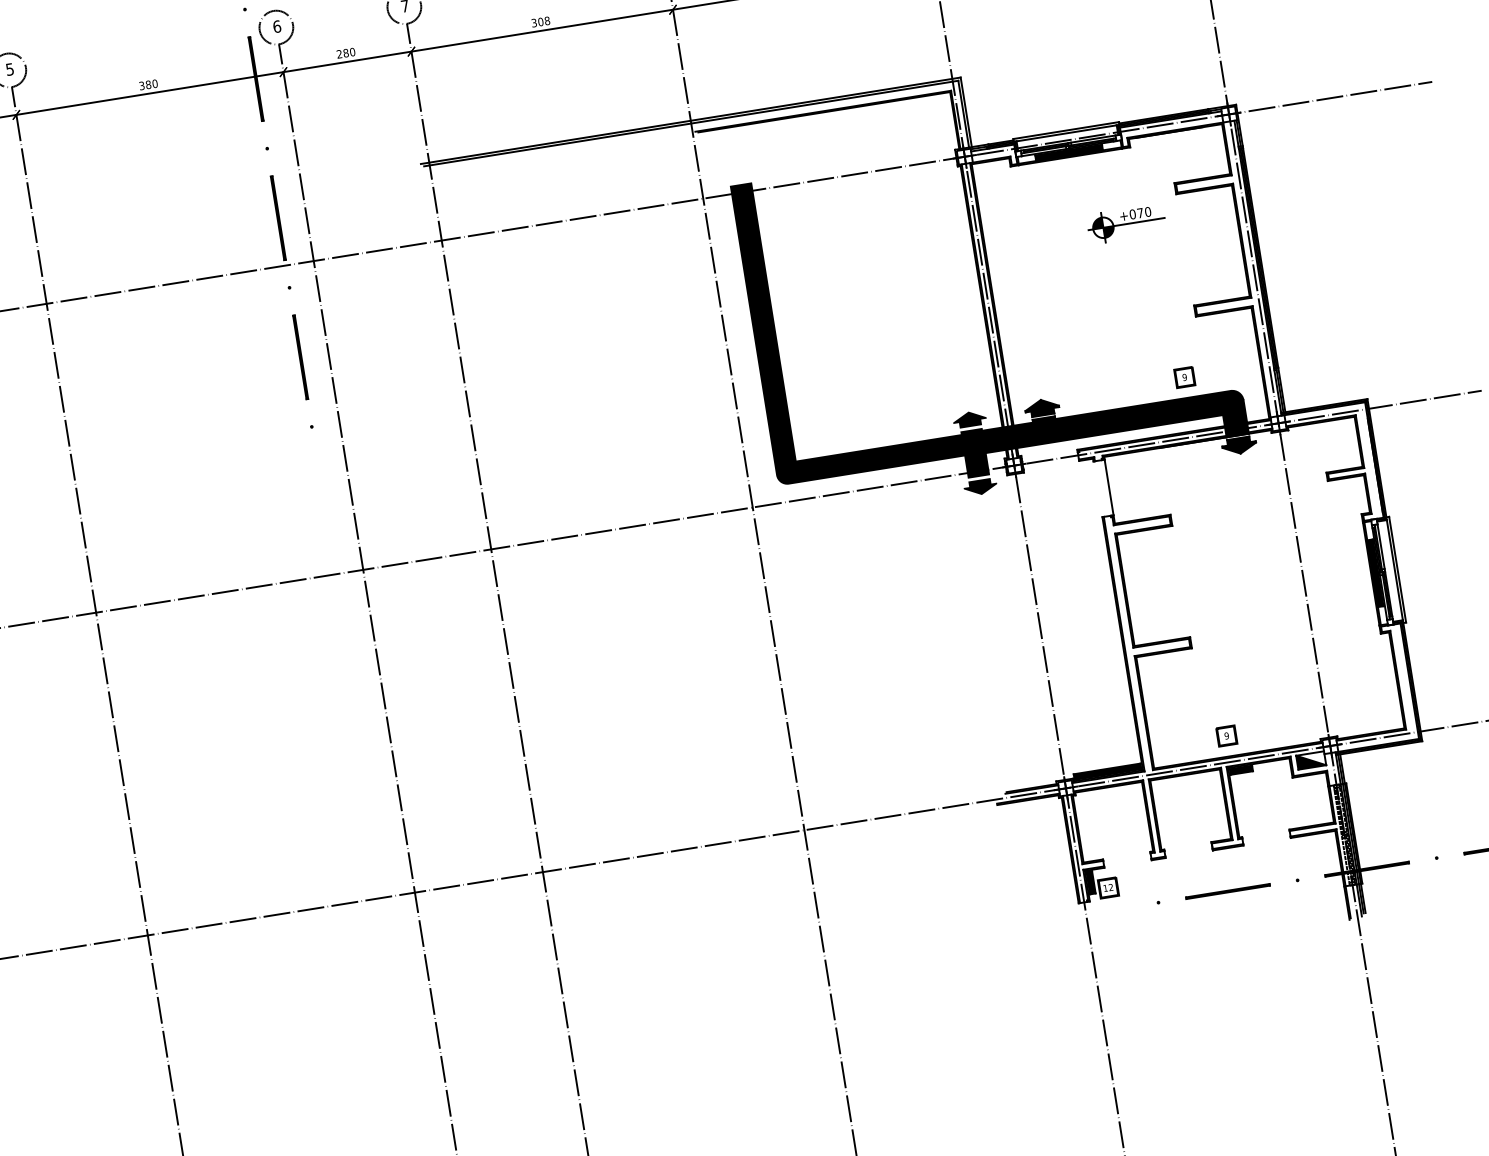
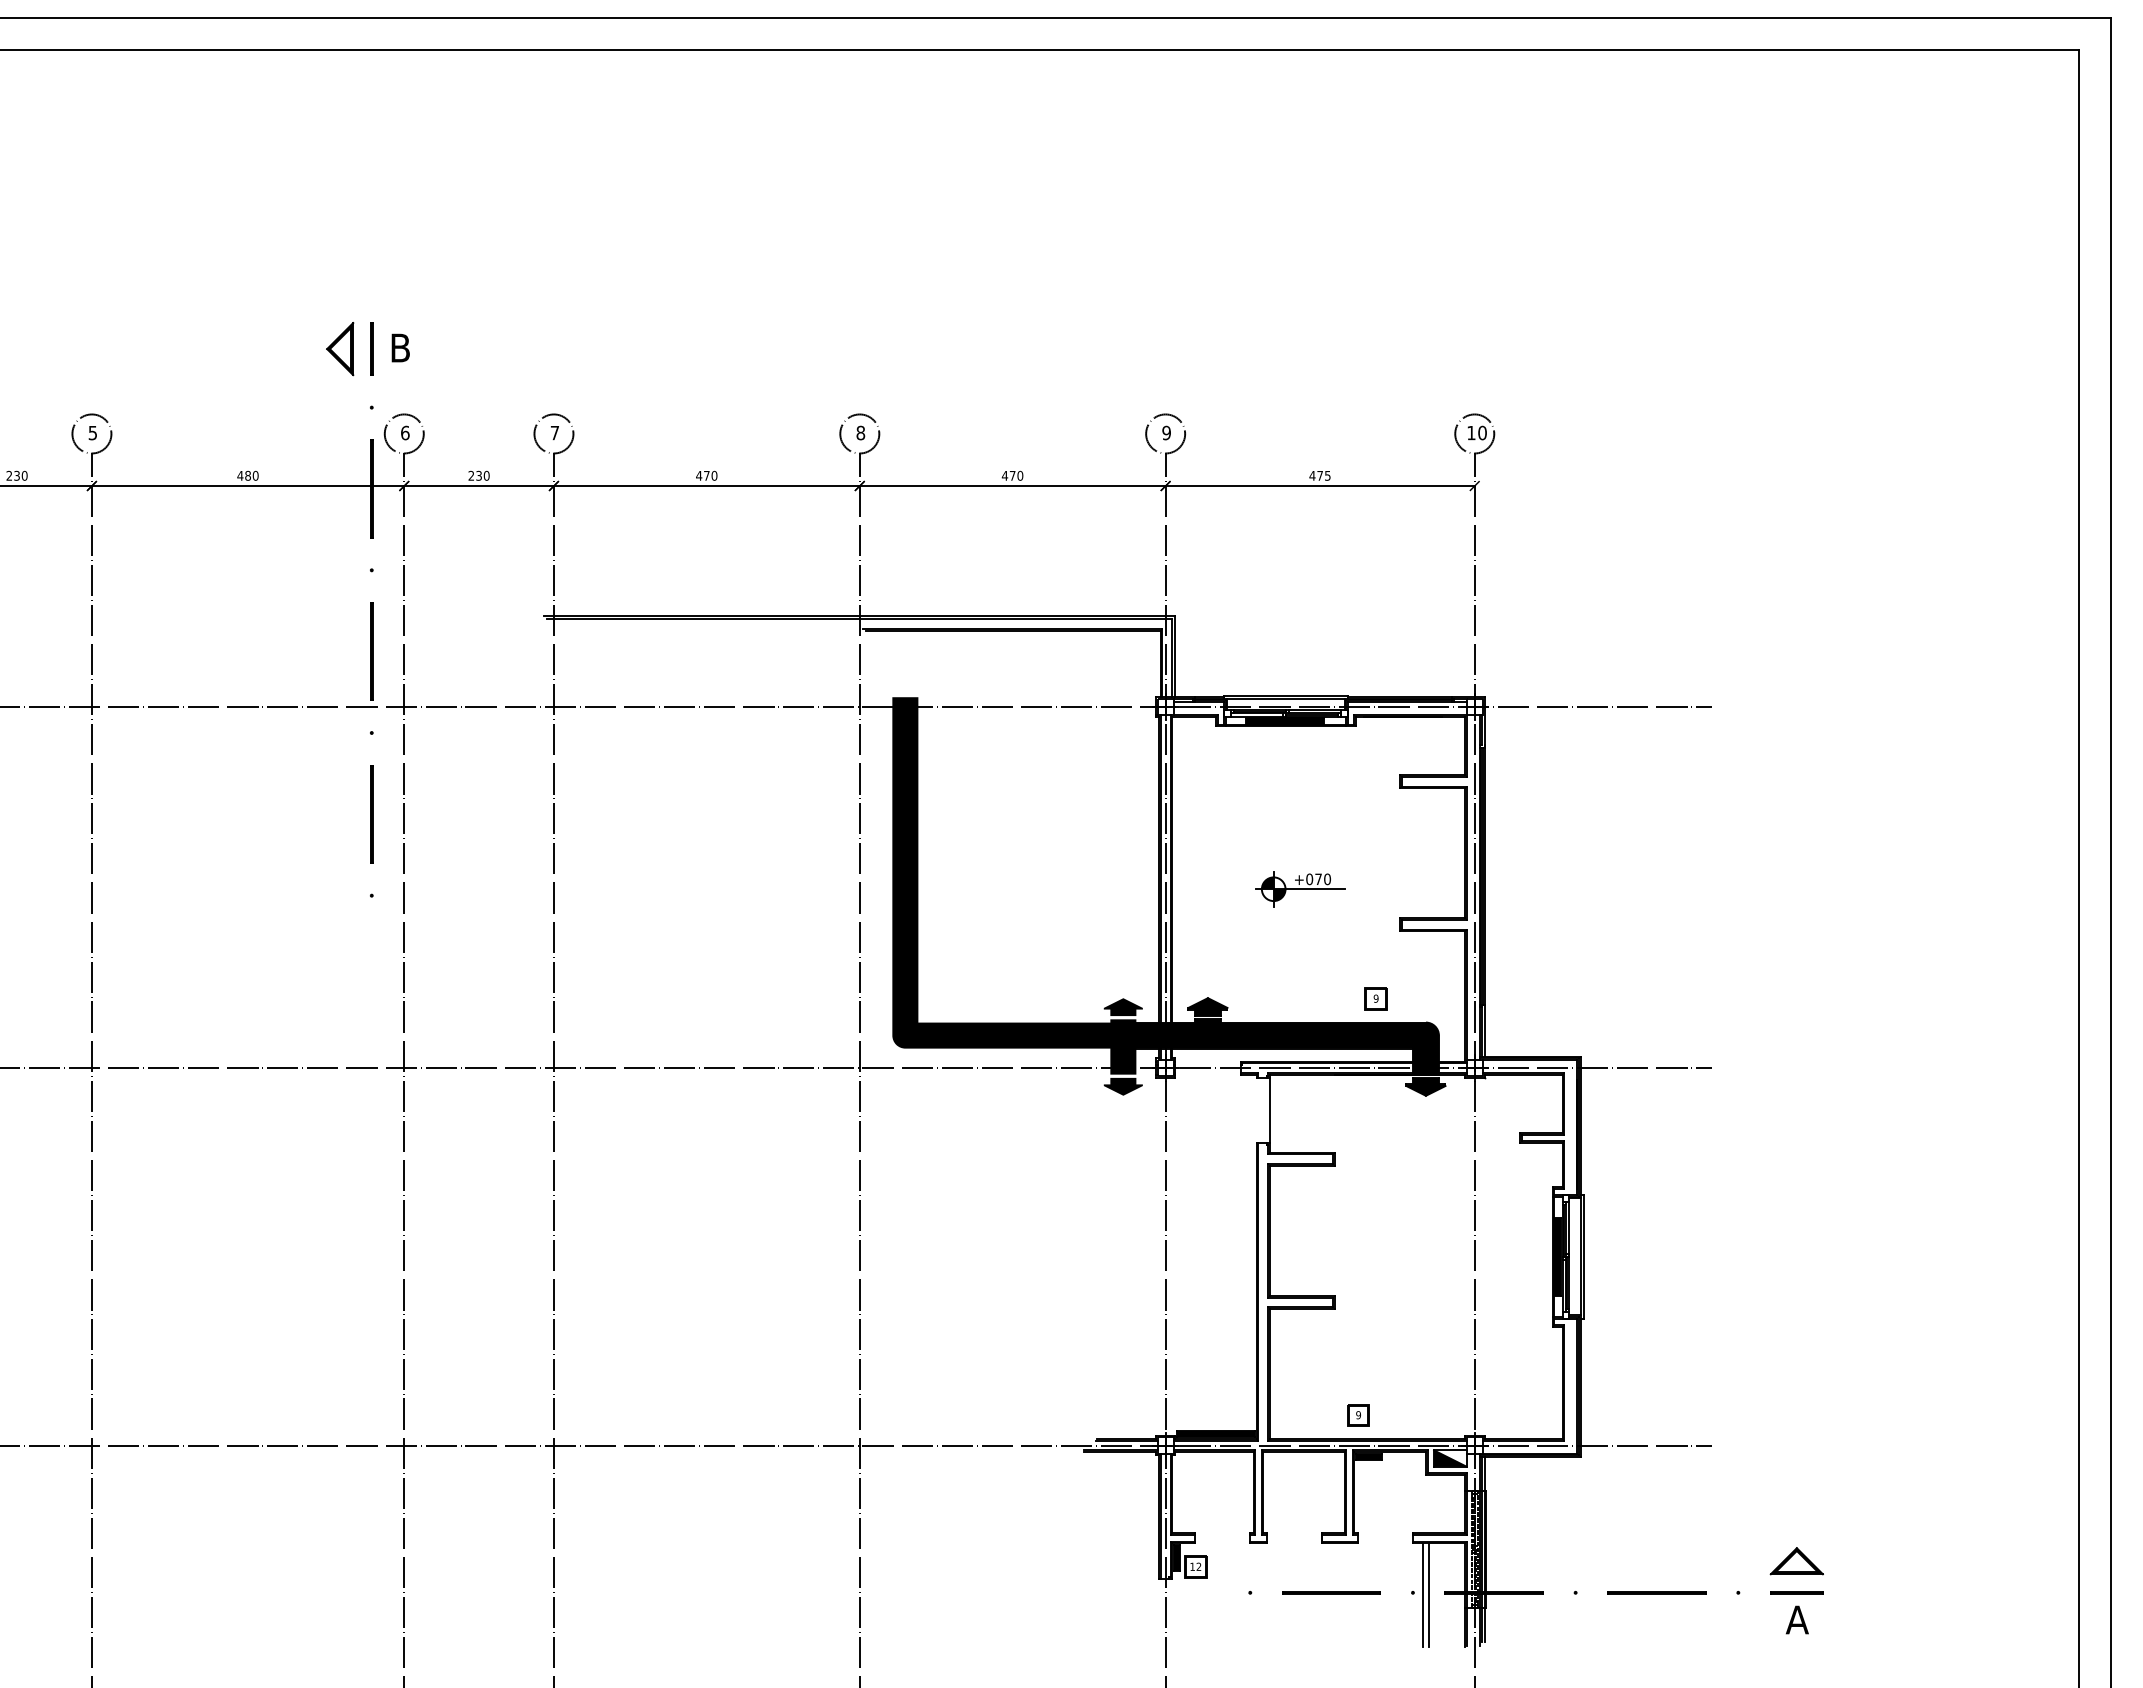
text: (540, 21) -> (706, 475), 308 -> 470
text: (345, 52) -> (478, 475), 280 -> 230
text: (142, 85) -> (240, 475), 380 -> 480
part: (1126, 224) -> (1300, 889), moved
line: (1312, 880) -> (1429, 1595), added
line: (1306, 881) -> (1422, 1595), added

